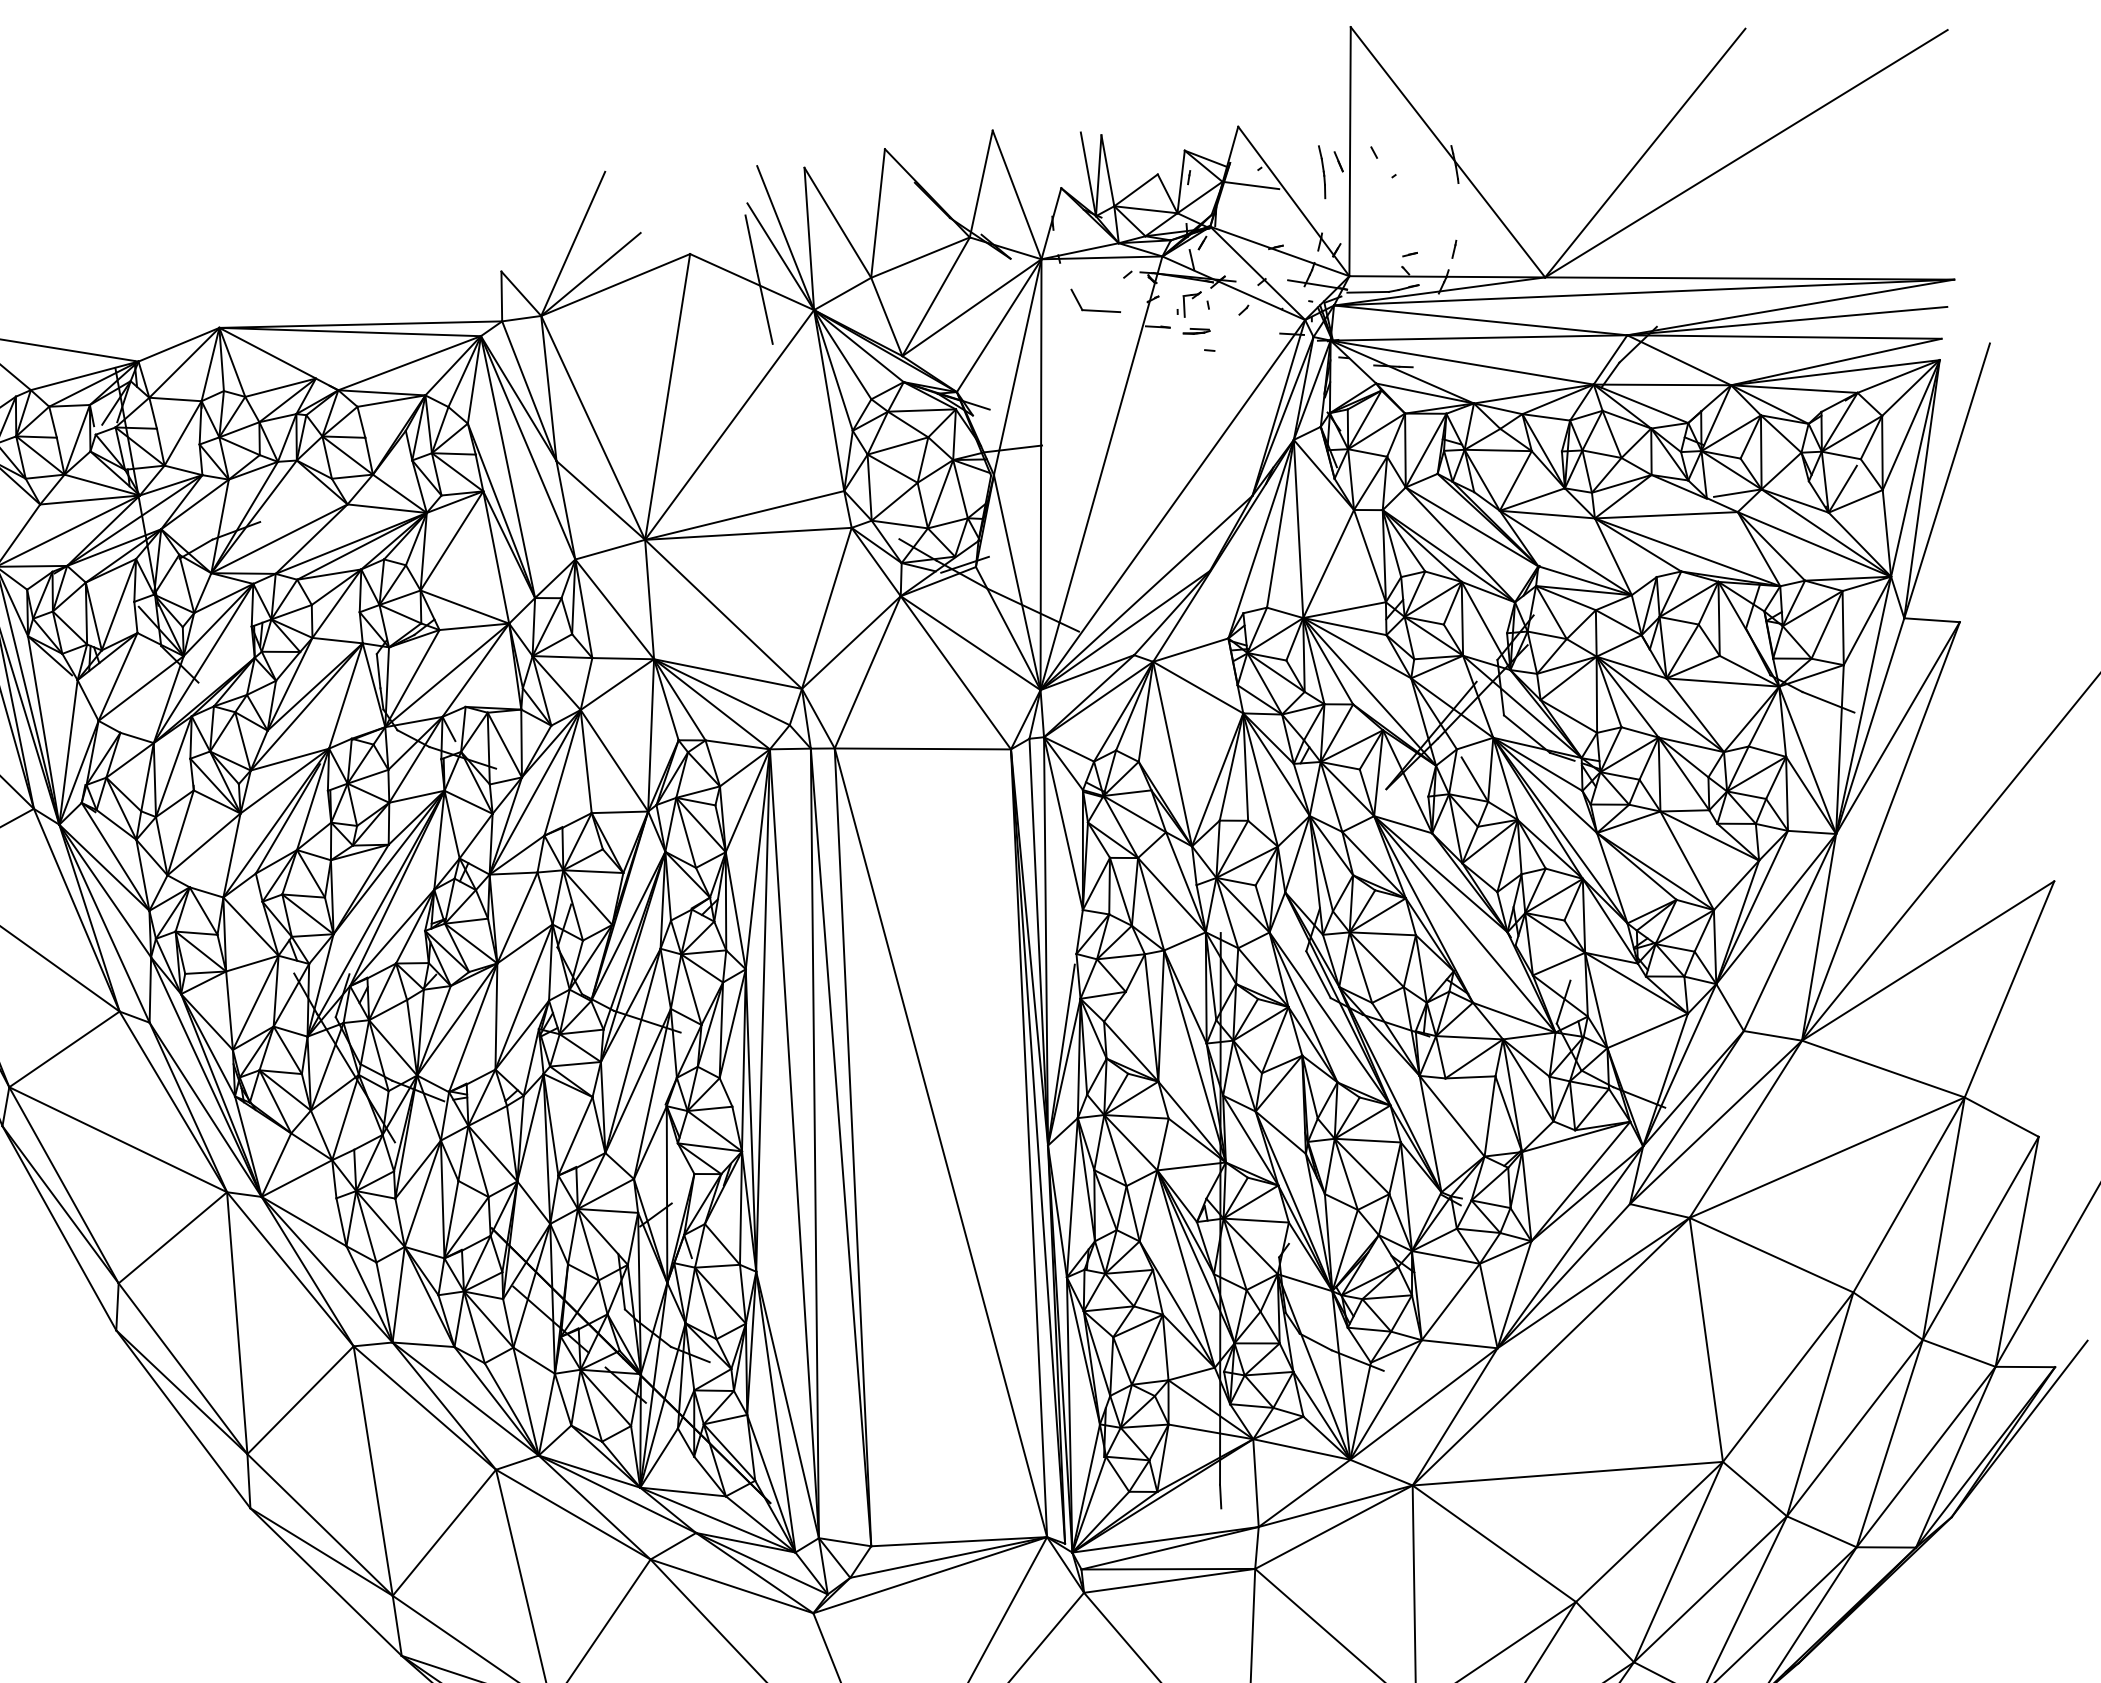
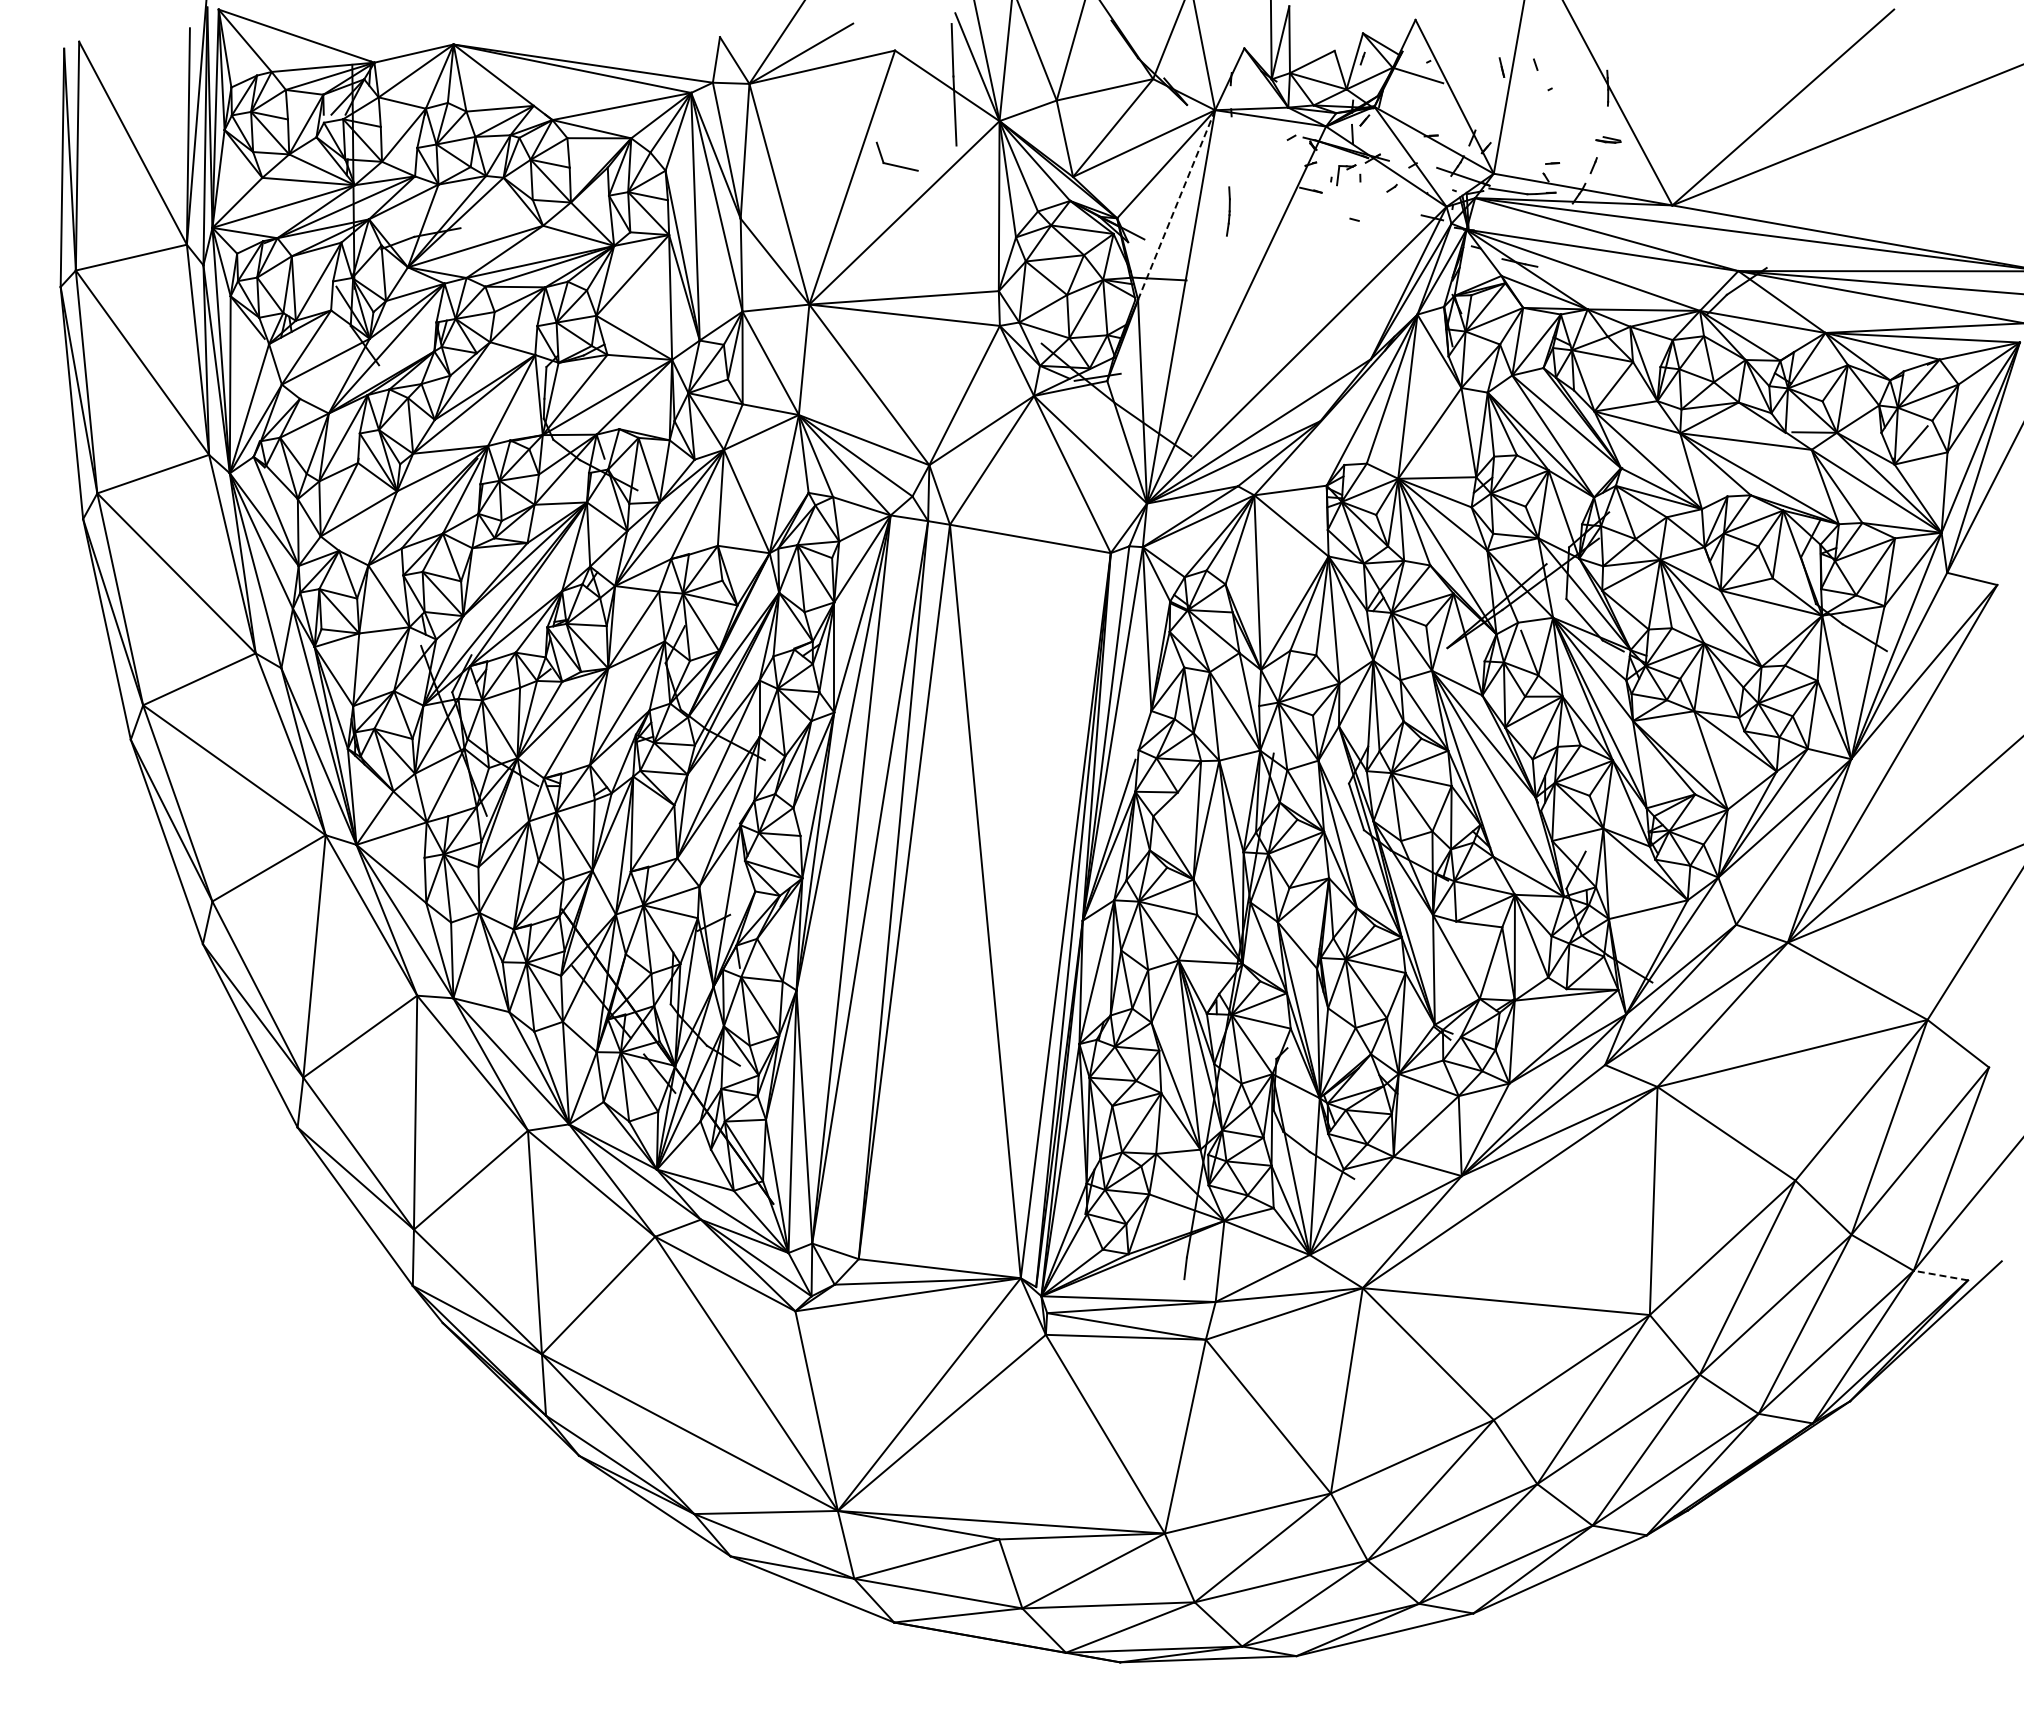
line: (1322, 172) -> (1228, 211), moved
part: (1095, 309) -> (895, 164), moved
part: (1196, 330) -> (1608, 139), moved
line: (1017, 367) -> (1176, 205), solid -> dashed
line: (2024, 1366) -> (1940, 1275), solid -> dashed

